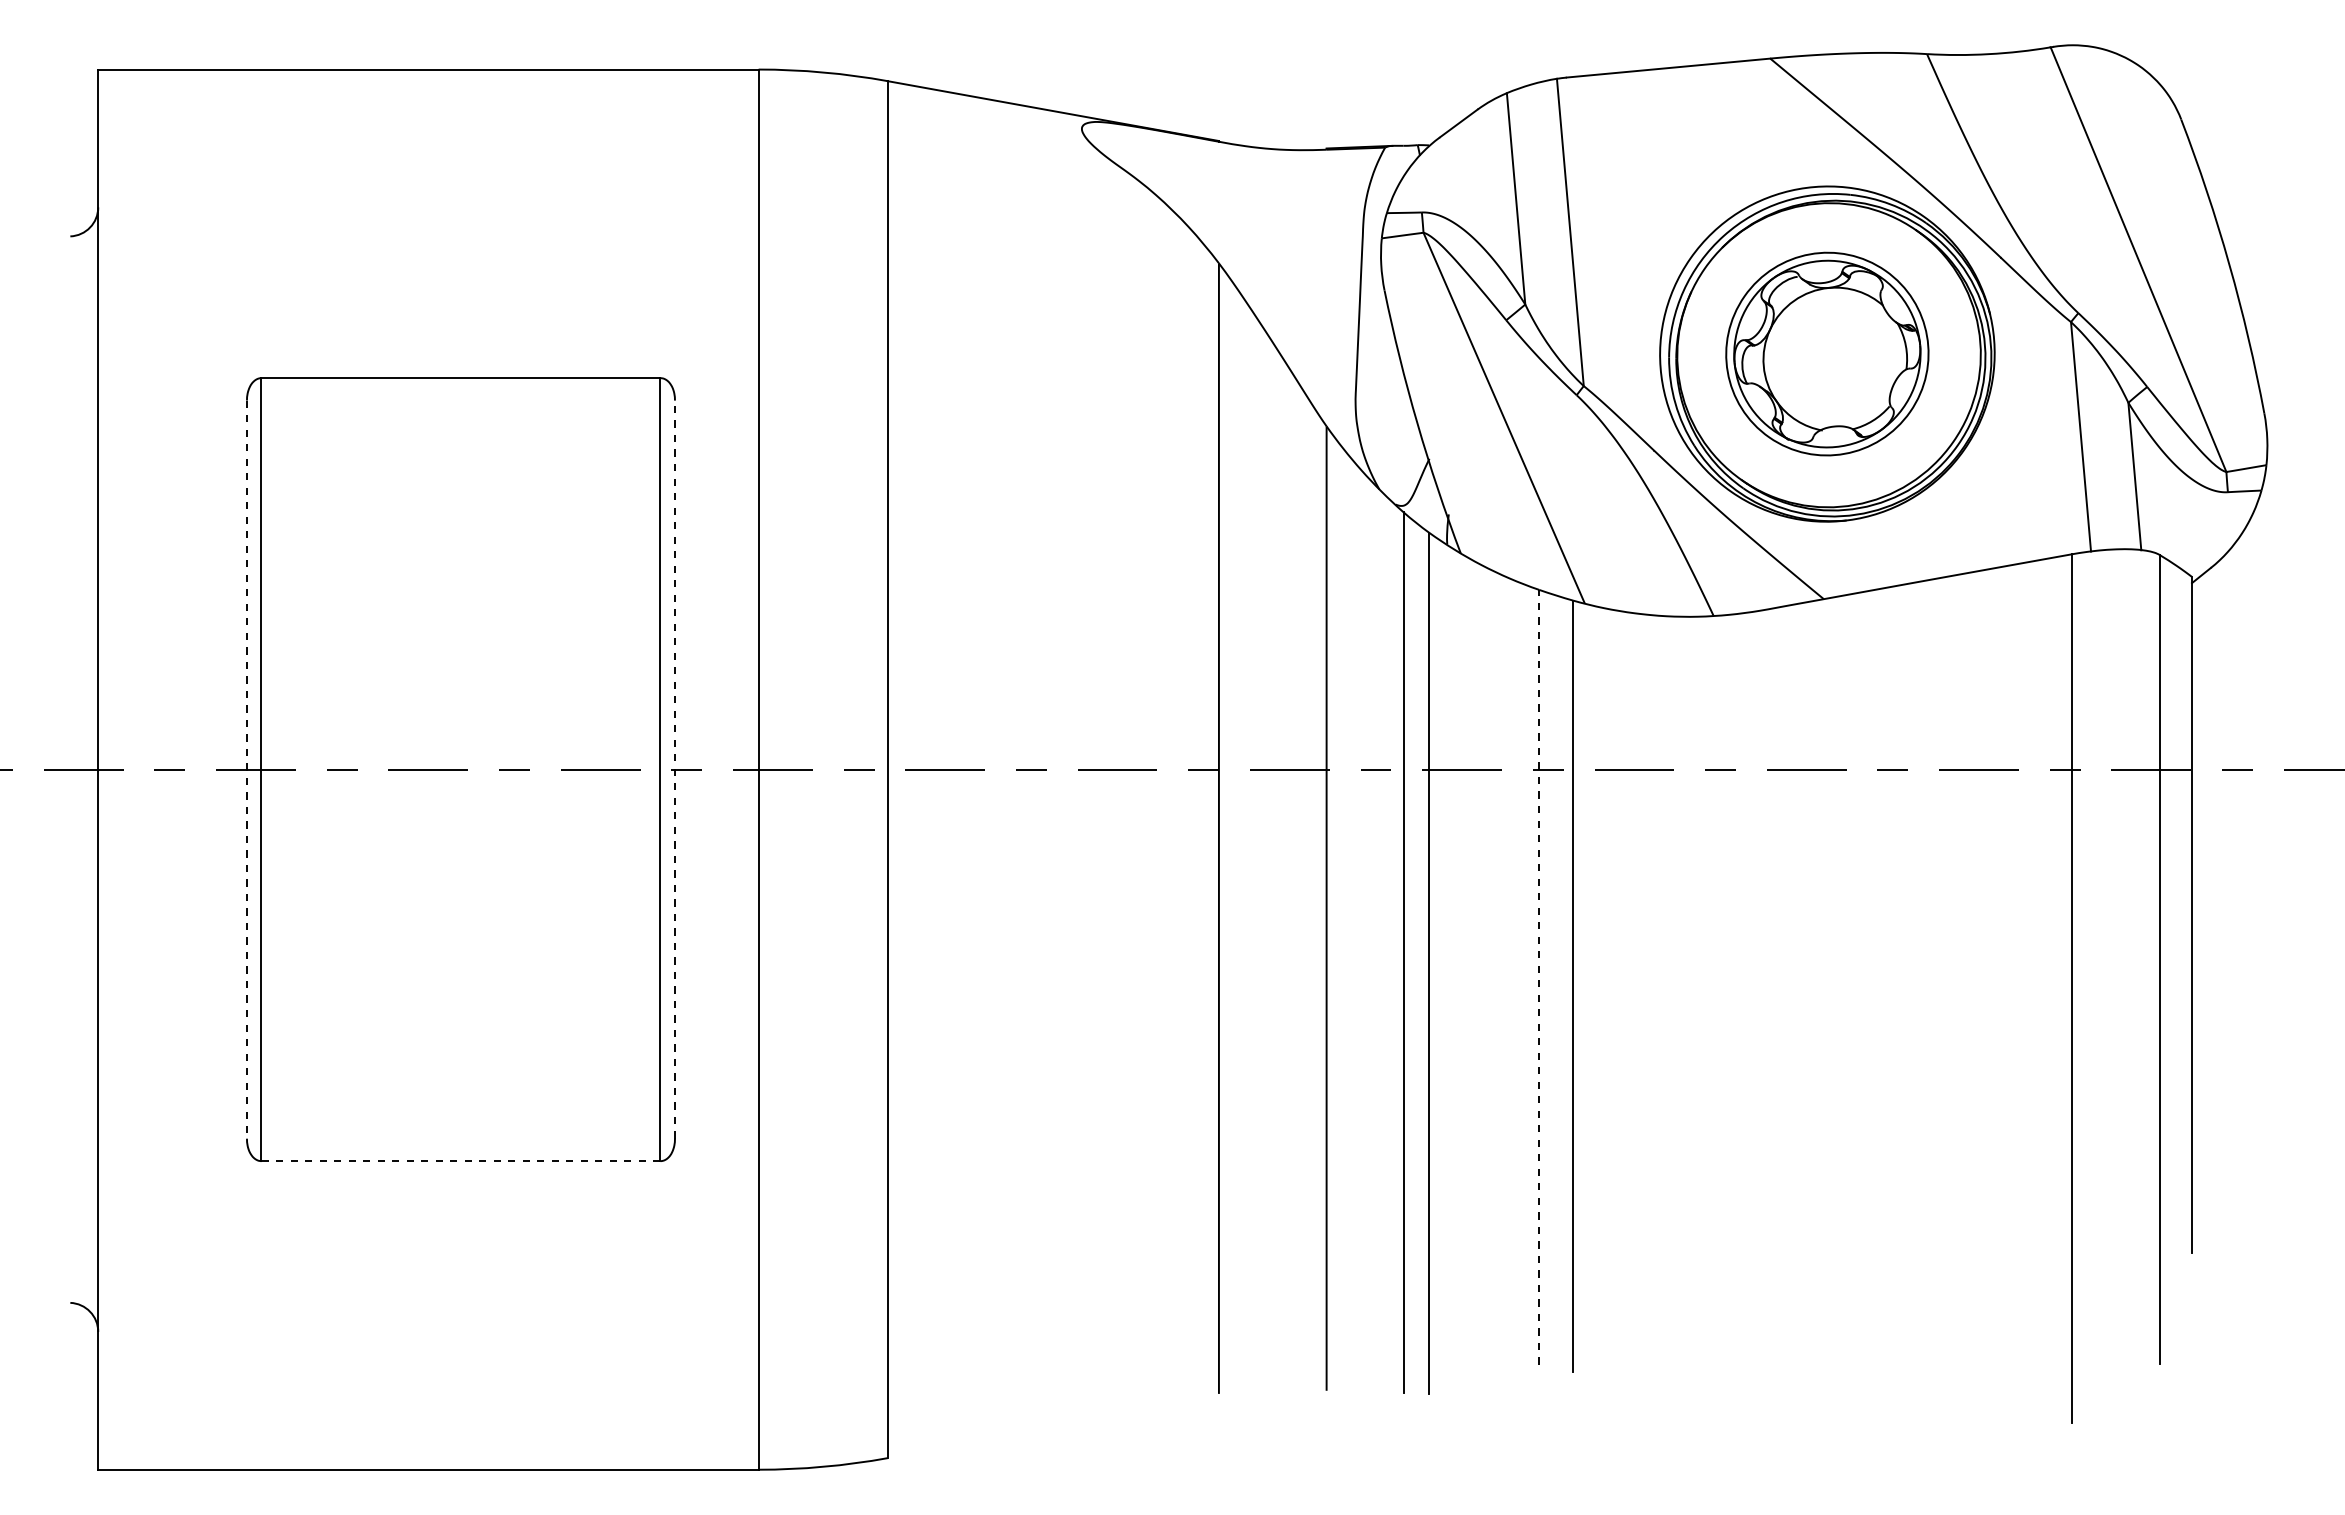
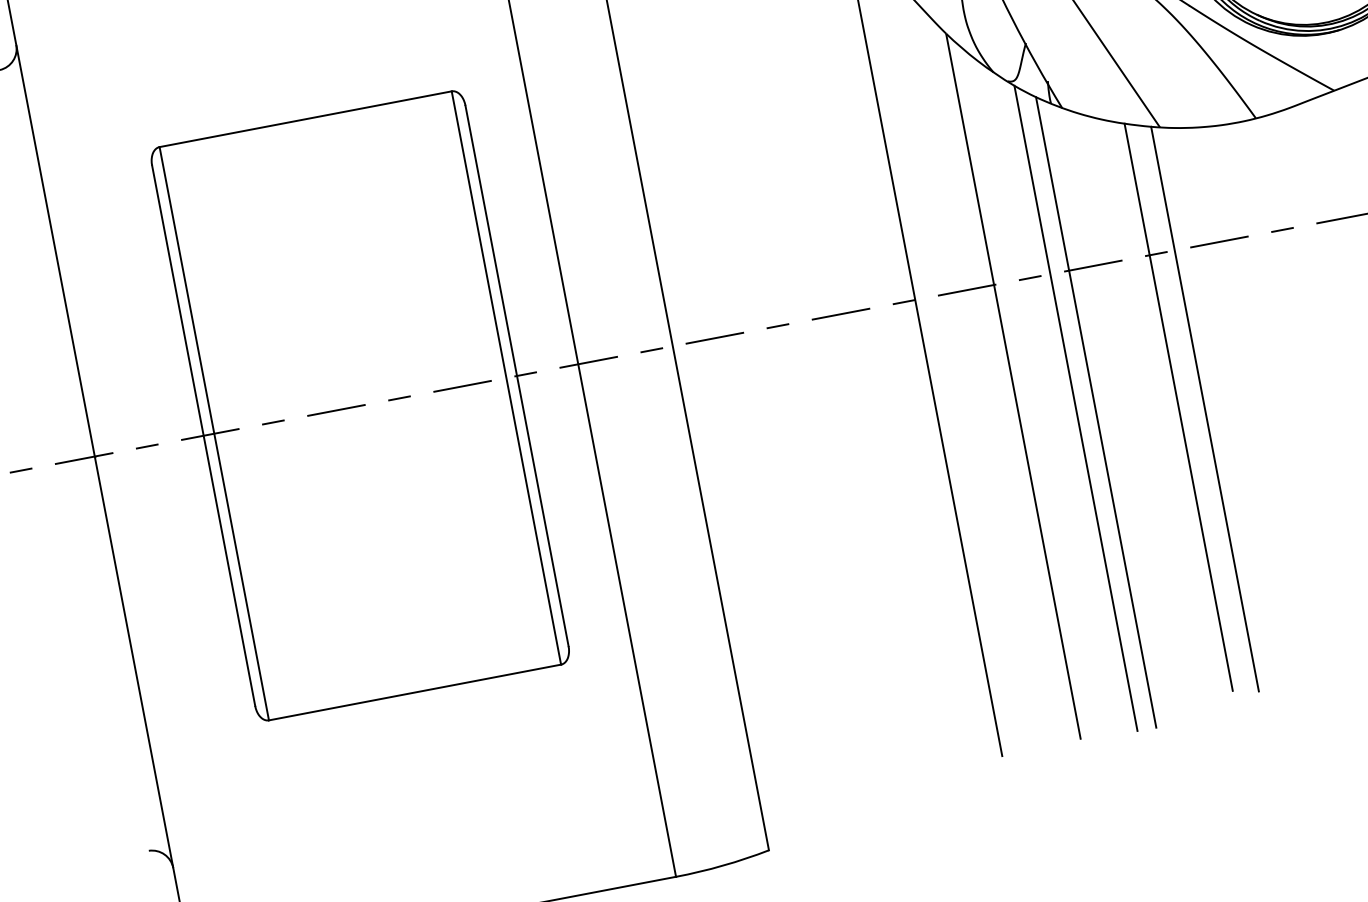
line: (674, 769) -> (516, 375), dashed -> solid
line: (246, 770) -> (203, 436), dashed -> solid
line: (1539, 976) -> (1178, 406), dashed -> solid
line: (460, 1161) -> (414, 692), dashed -> solid

